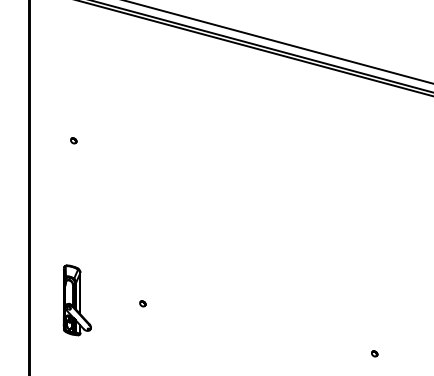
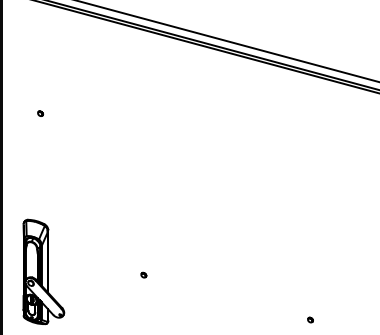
part: (73, 140) -> (40, 113), moved
part: (77, 300) -> (43, 272), size x1.67
part: (142, 303) -> (143, 274), moved

